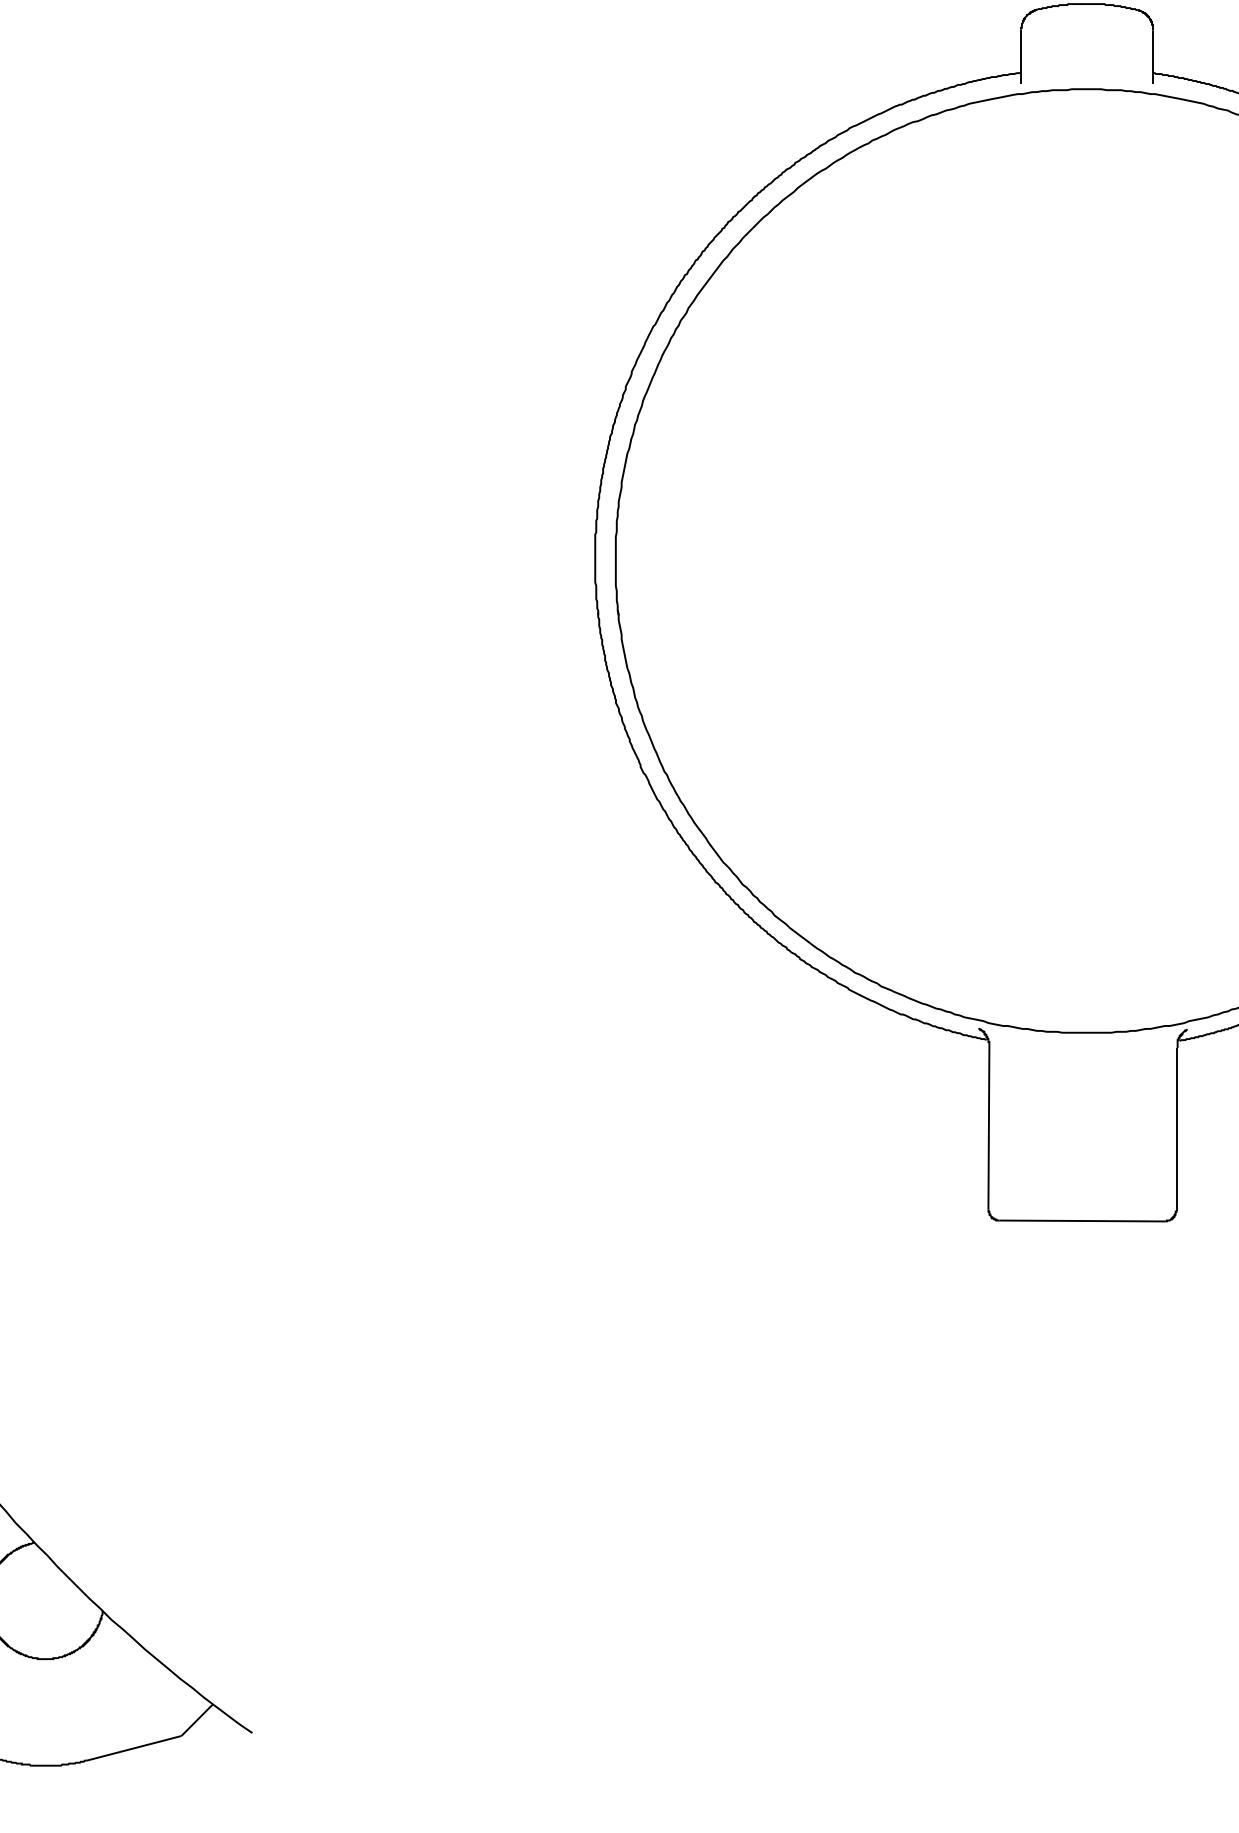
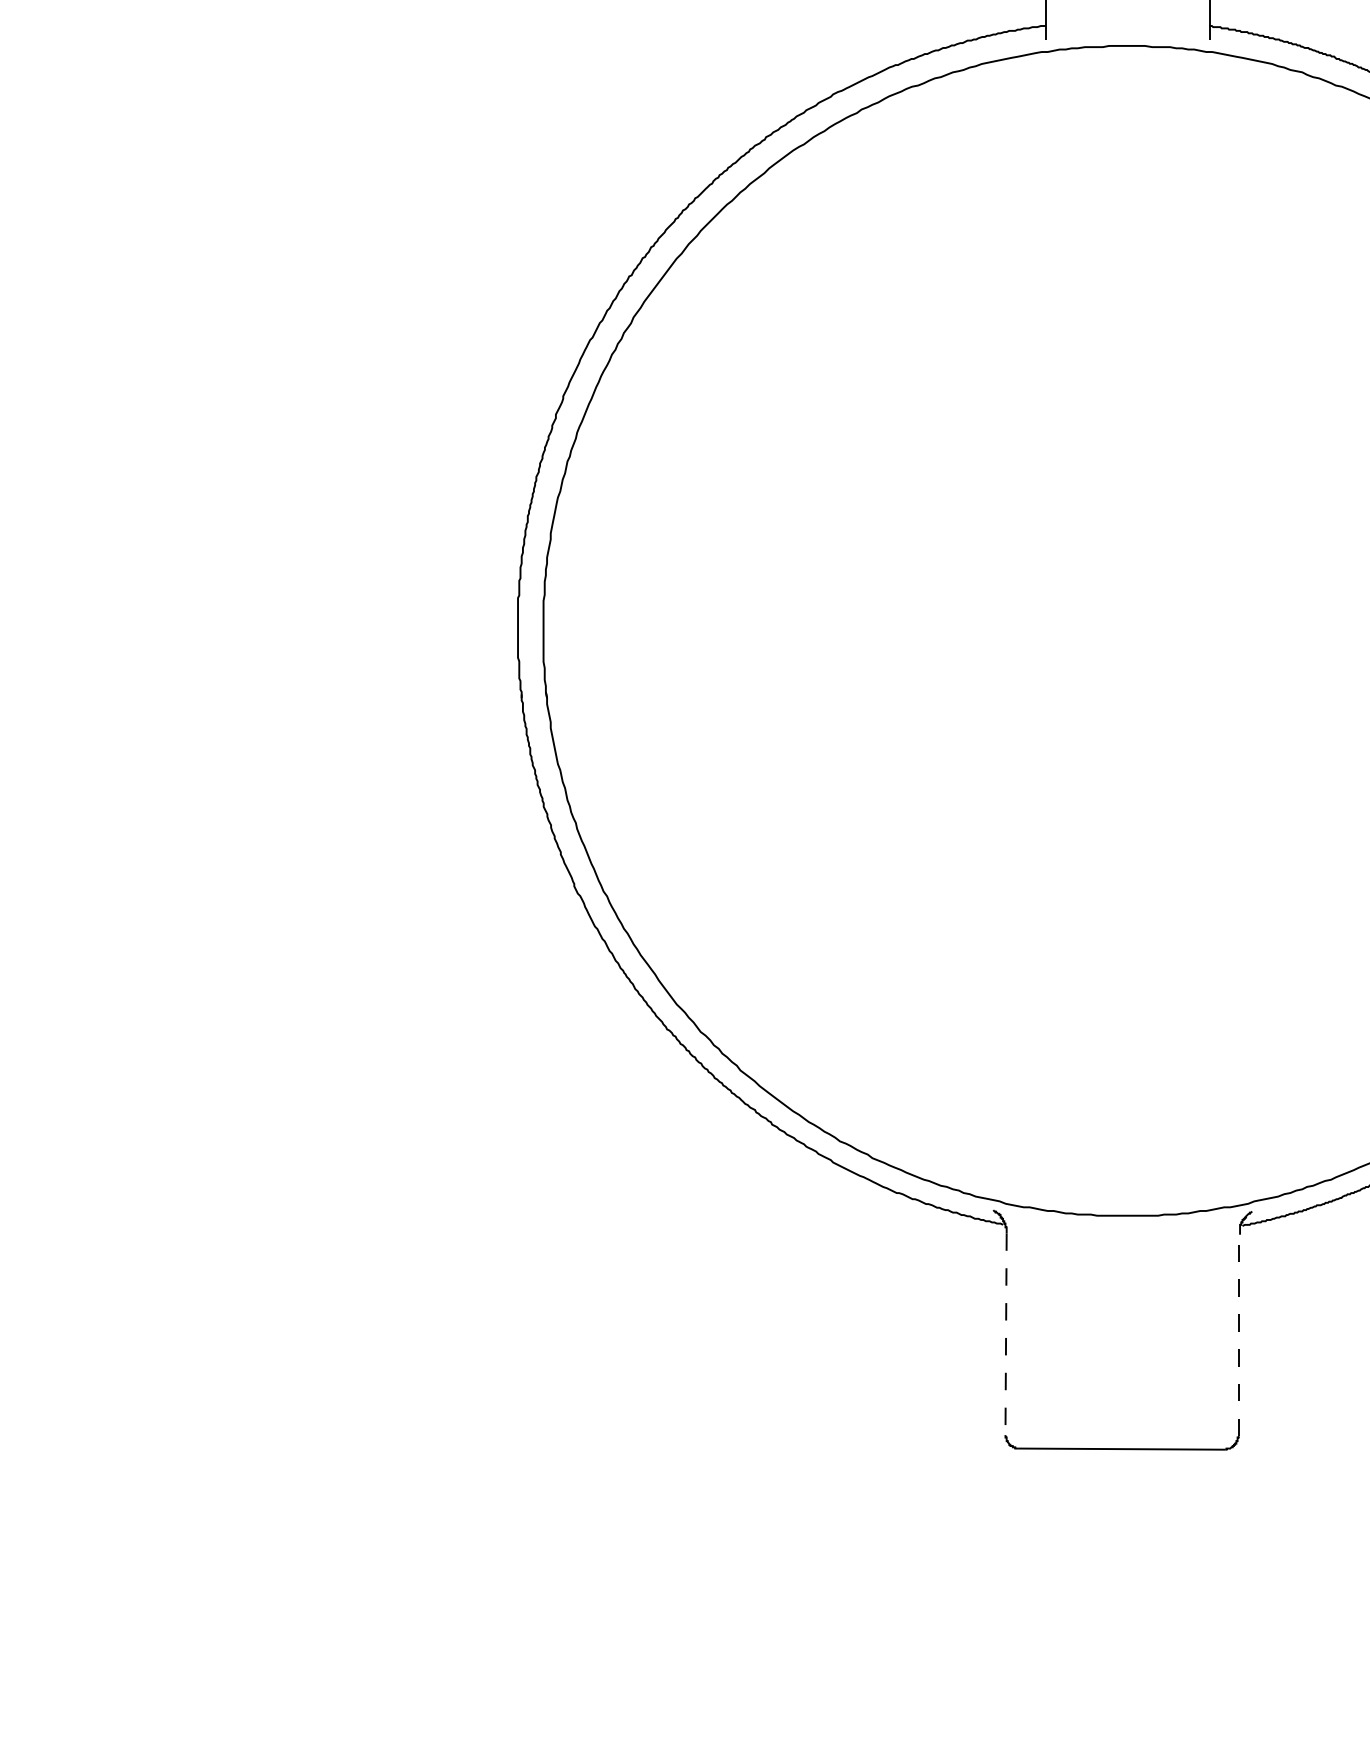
line: (988, 1128) -> (1005, 1334), solid -> dashed
line: (1176, 1128) -> (1238, 1334), solid -> dashed

